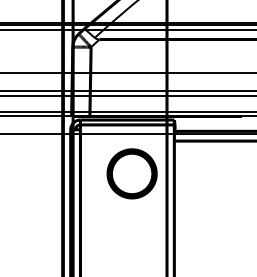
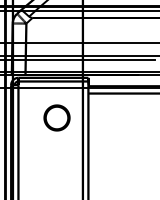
part: (132, 173) -> (57, 117), size x0.71

